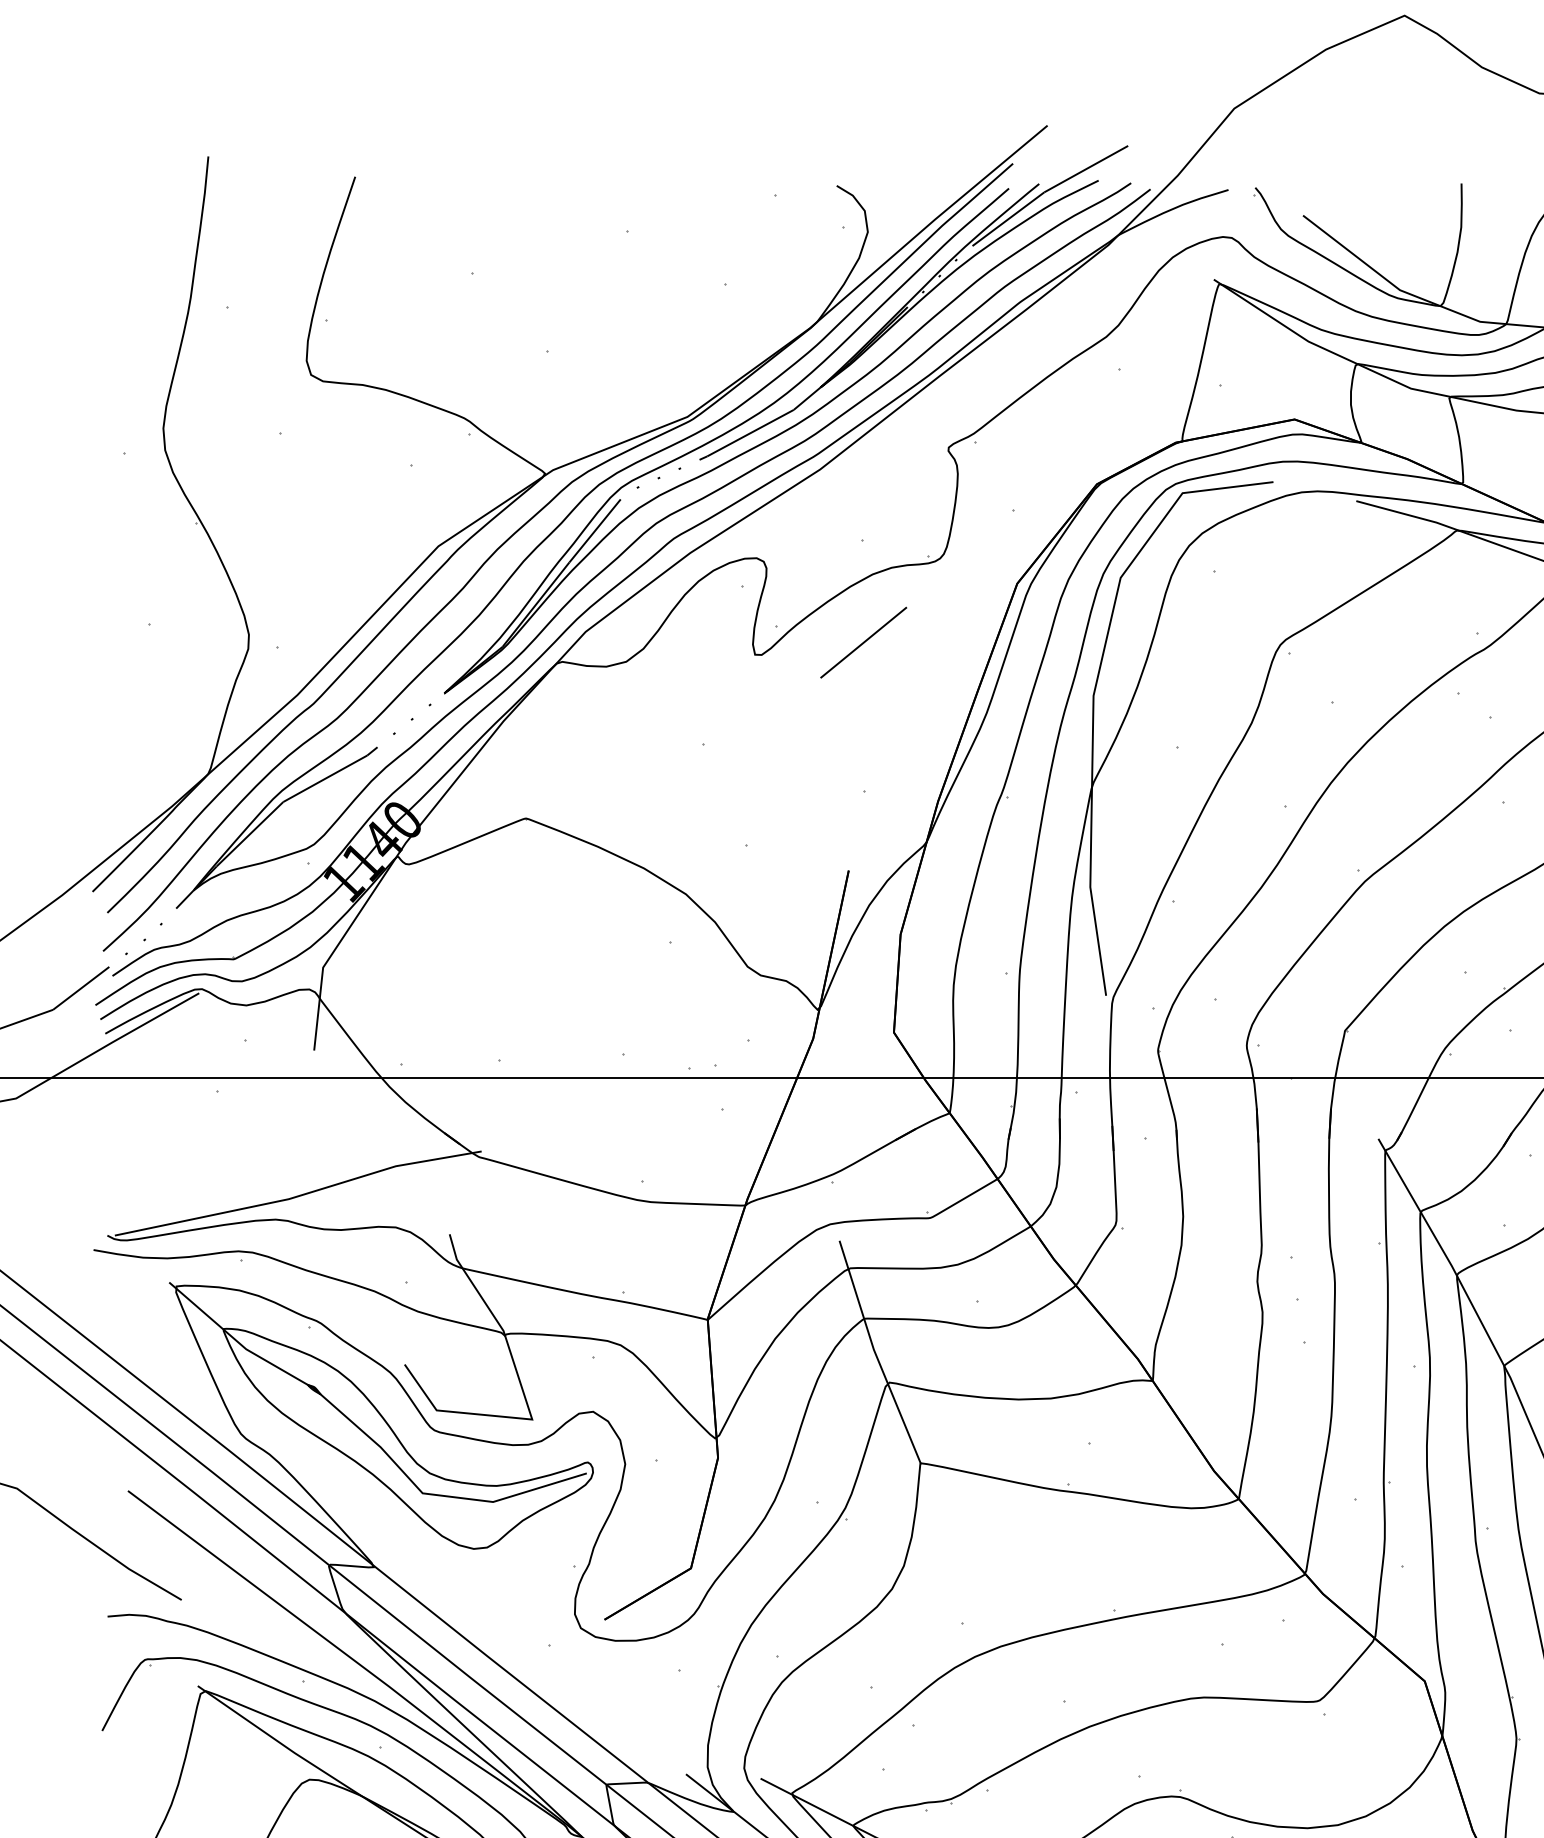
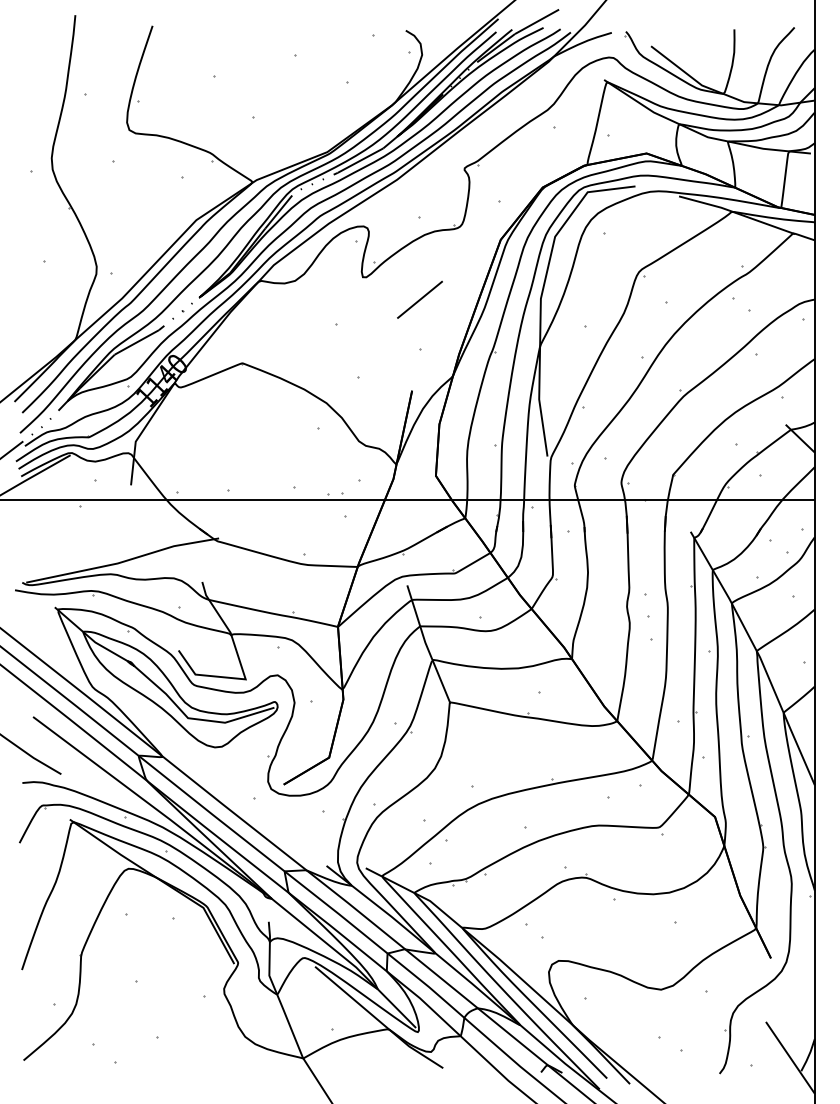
line: (862, 641) -> (419, 299), moved

